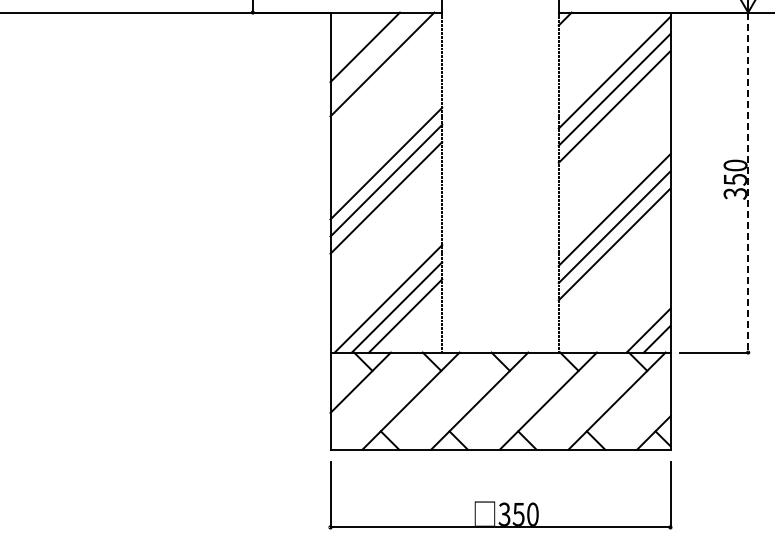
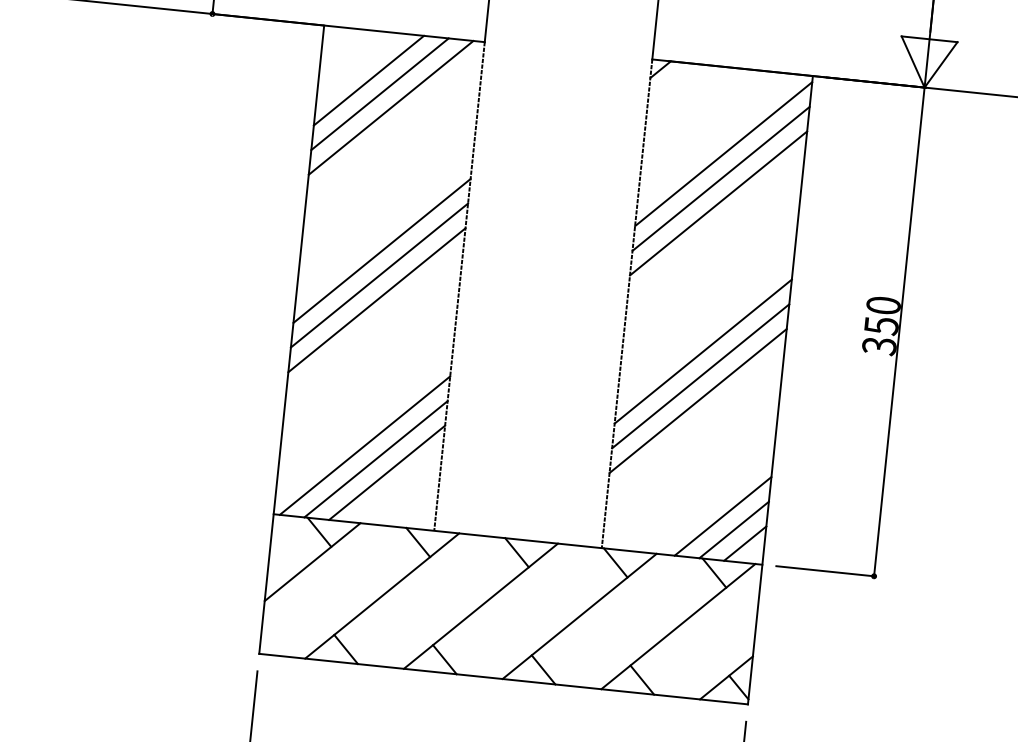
line: (373, 55) -> (379, 93), added
line: (748, 182) -> (899, 331), dashed -> solid
line: (639, 321) -> (722, 515), added

